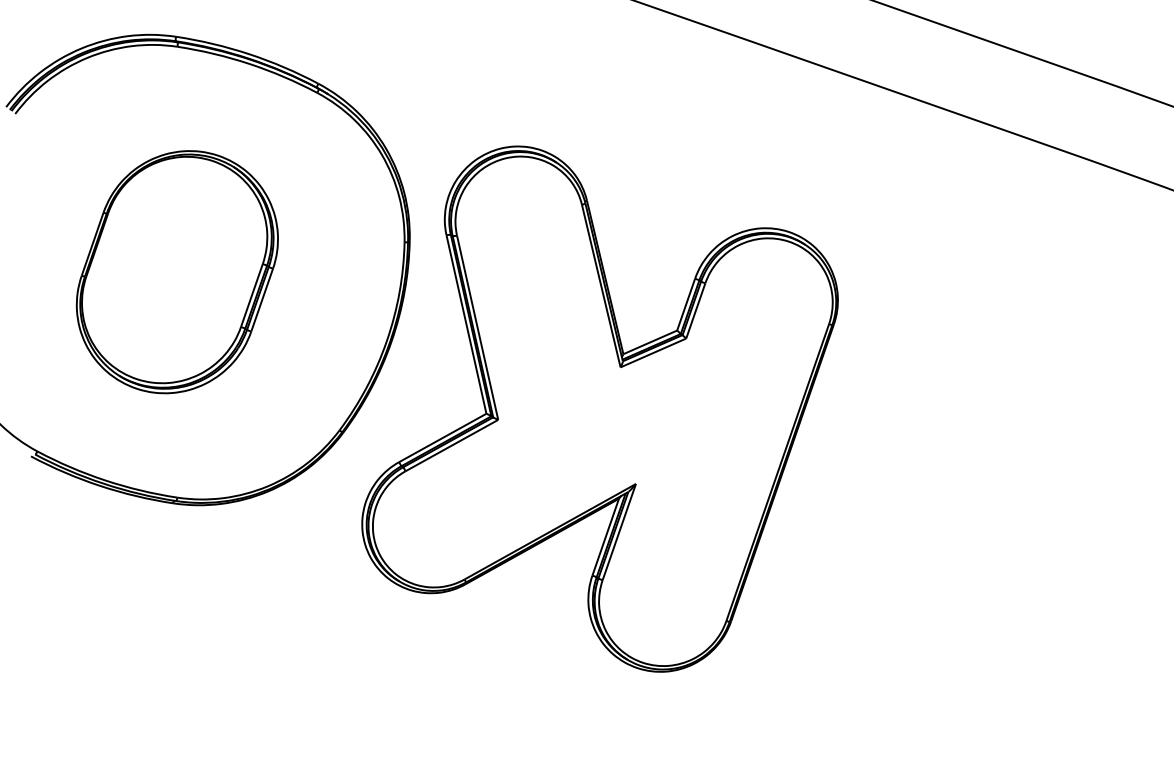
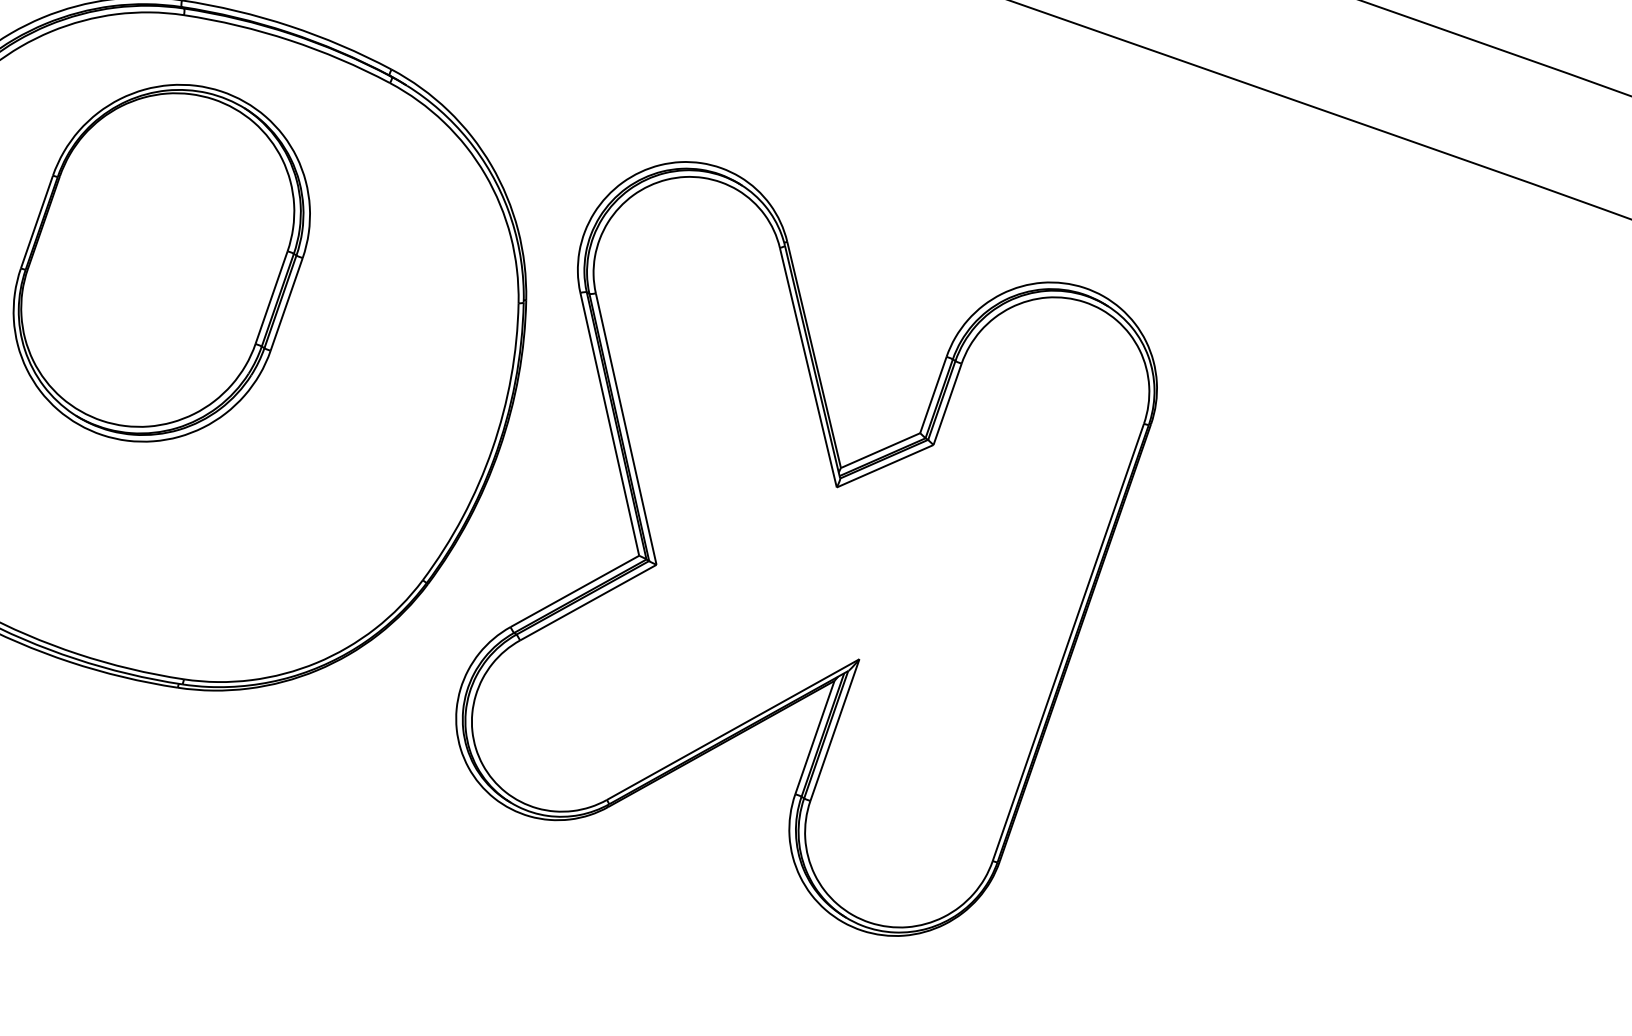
part: (176, 272) -> (160, 263), moved

